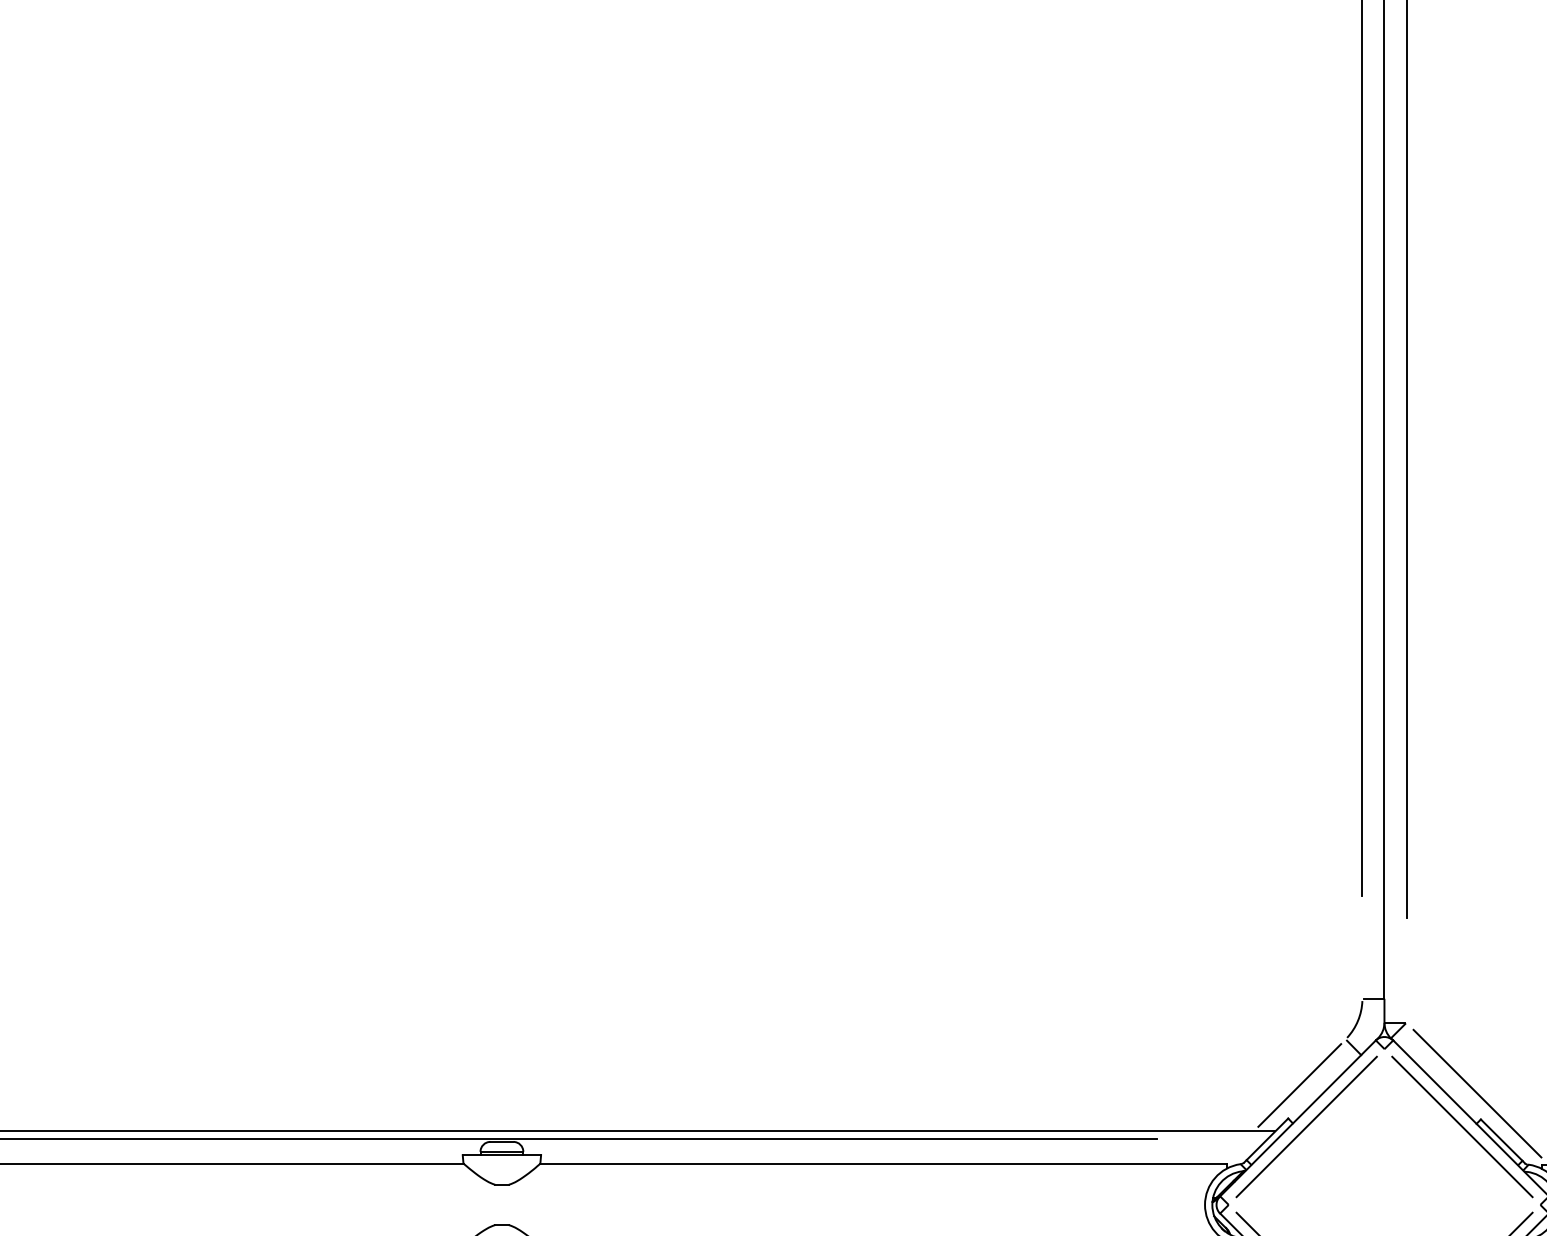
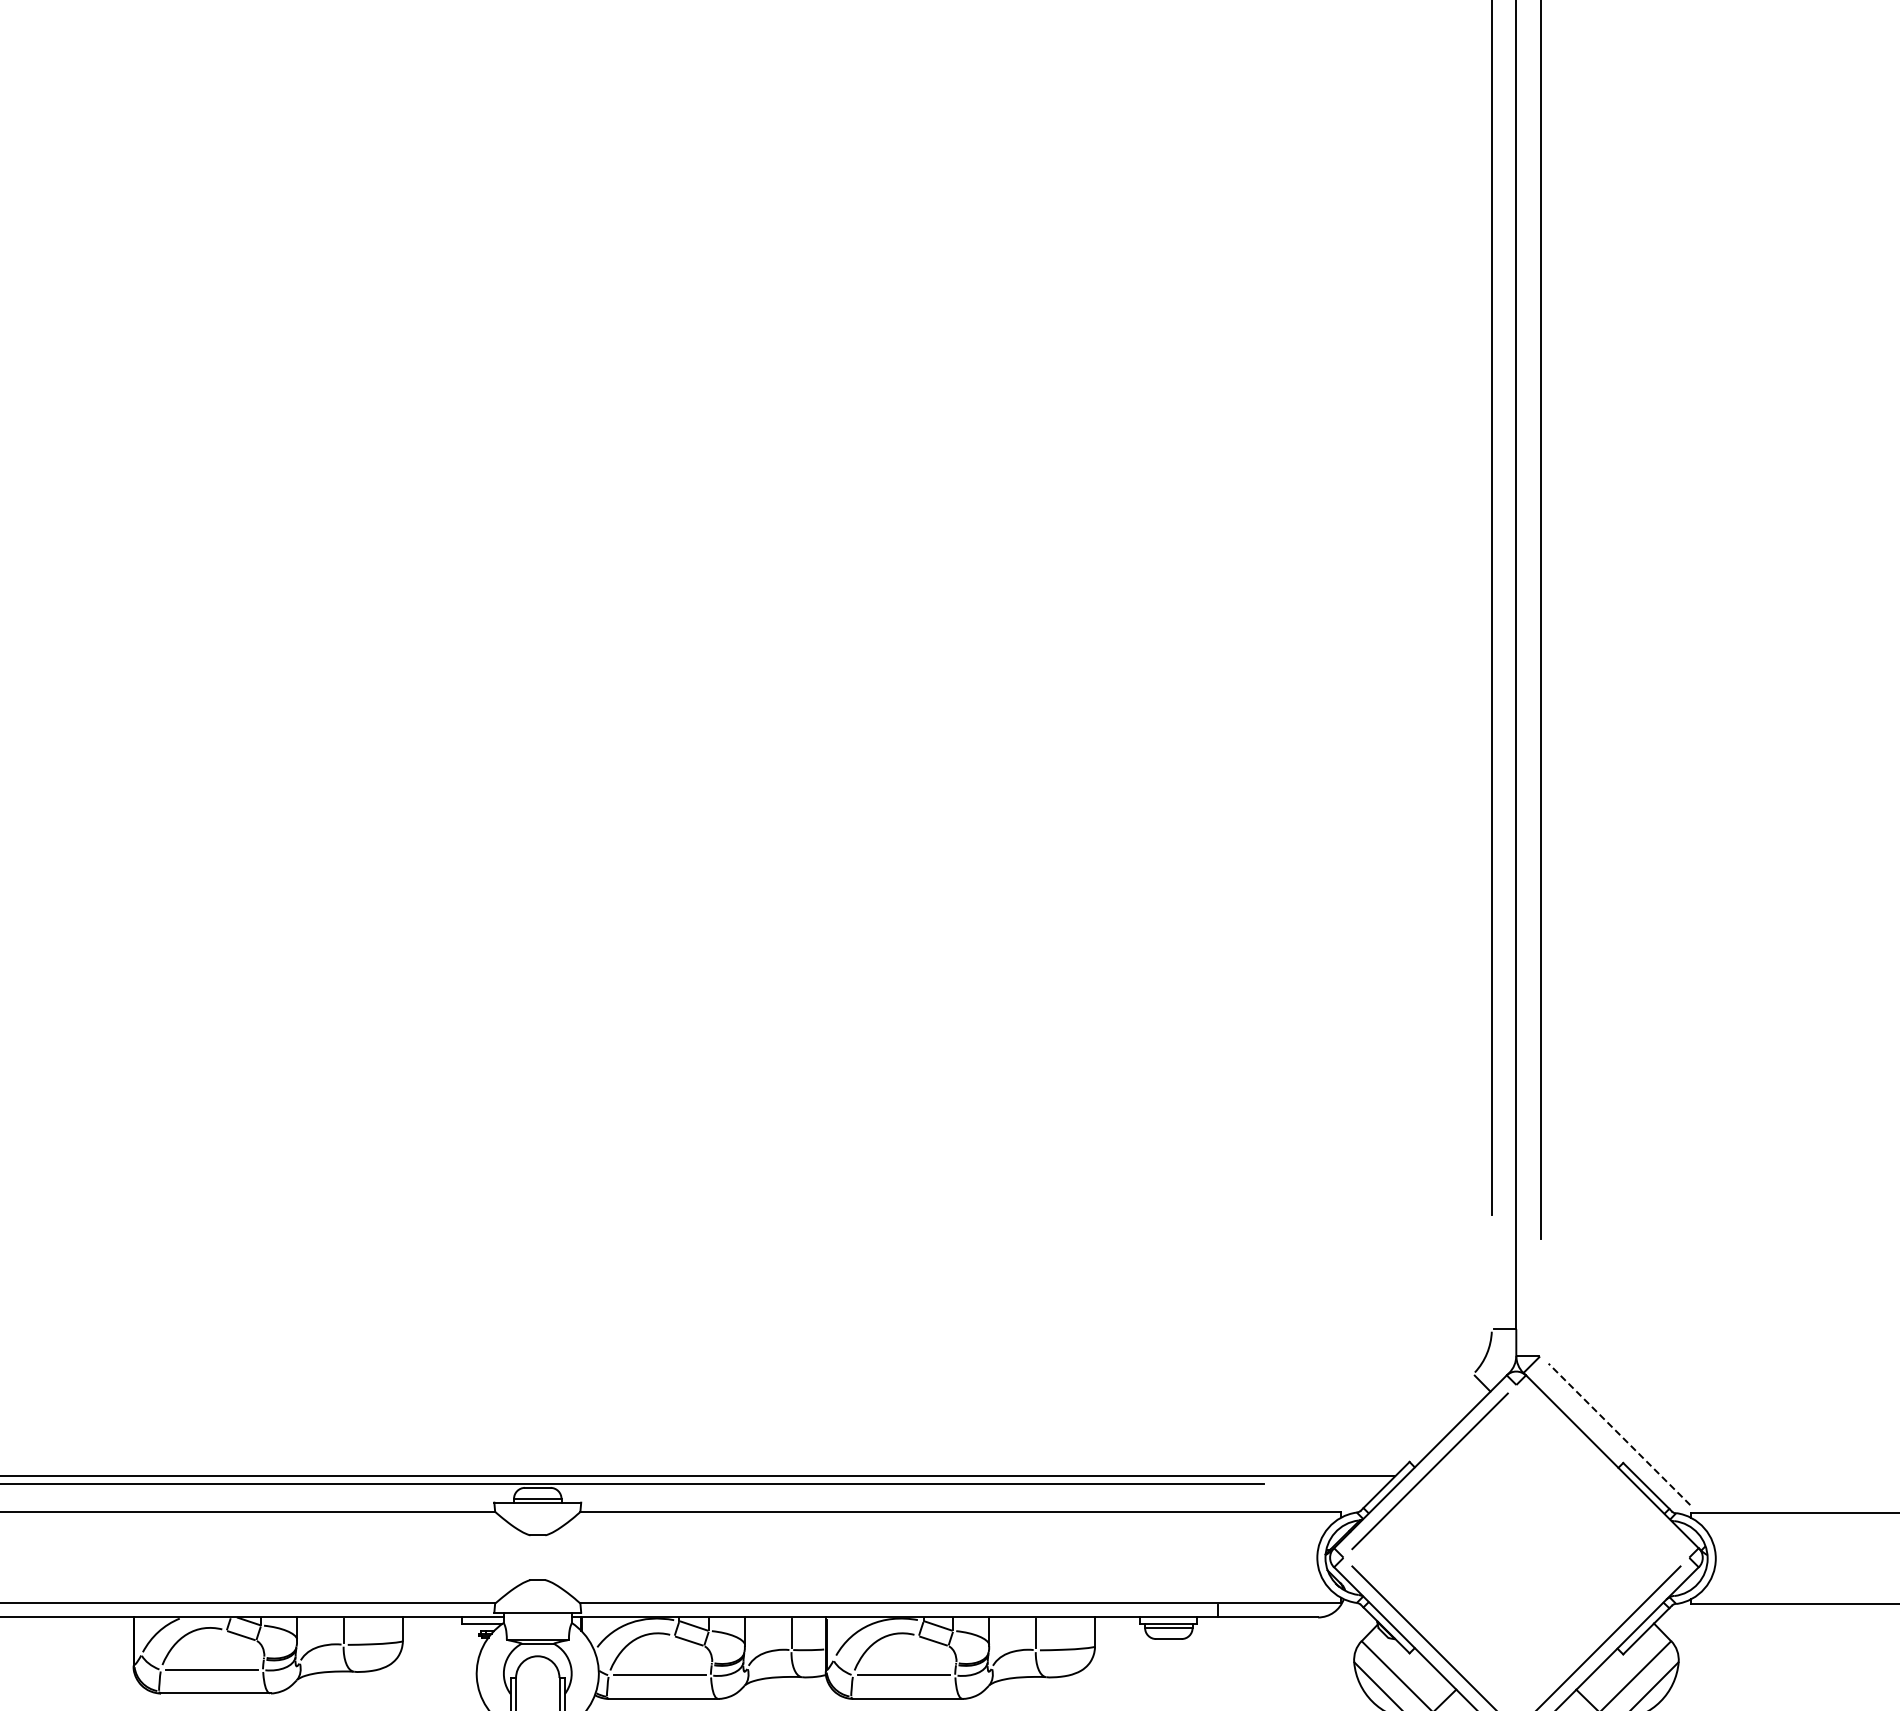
line: (1299, 1085) -> (1422, 1425), removed
line: (1477, 1093) -> (1619, 1434), solid -> dashed
line: (1462, 1127) -> (1602, 1471), removed

